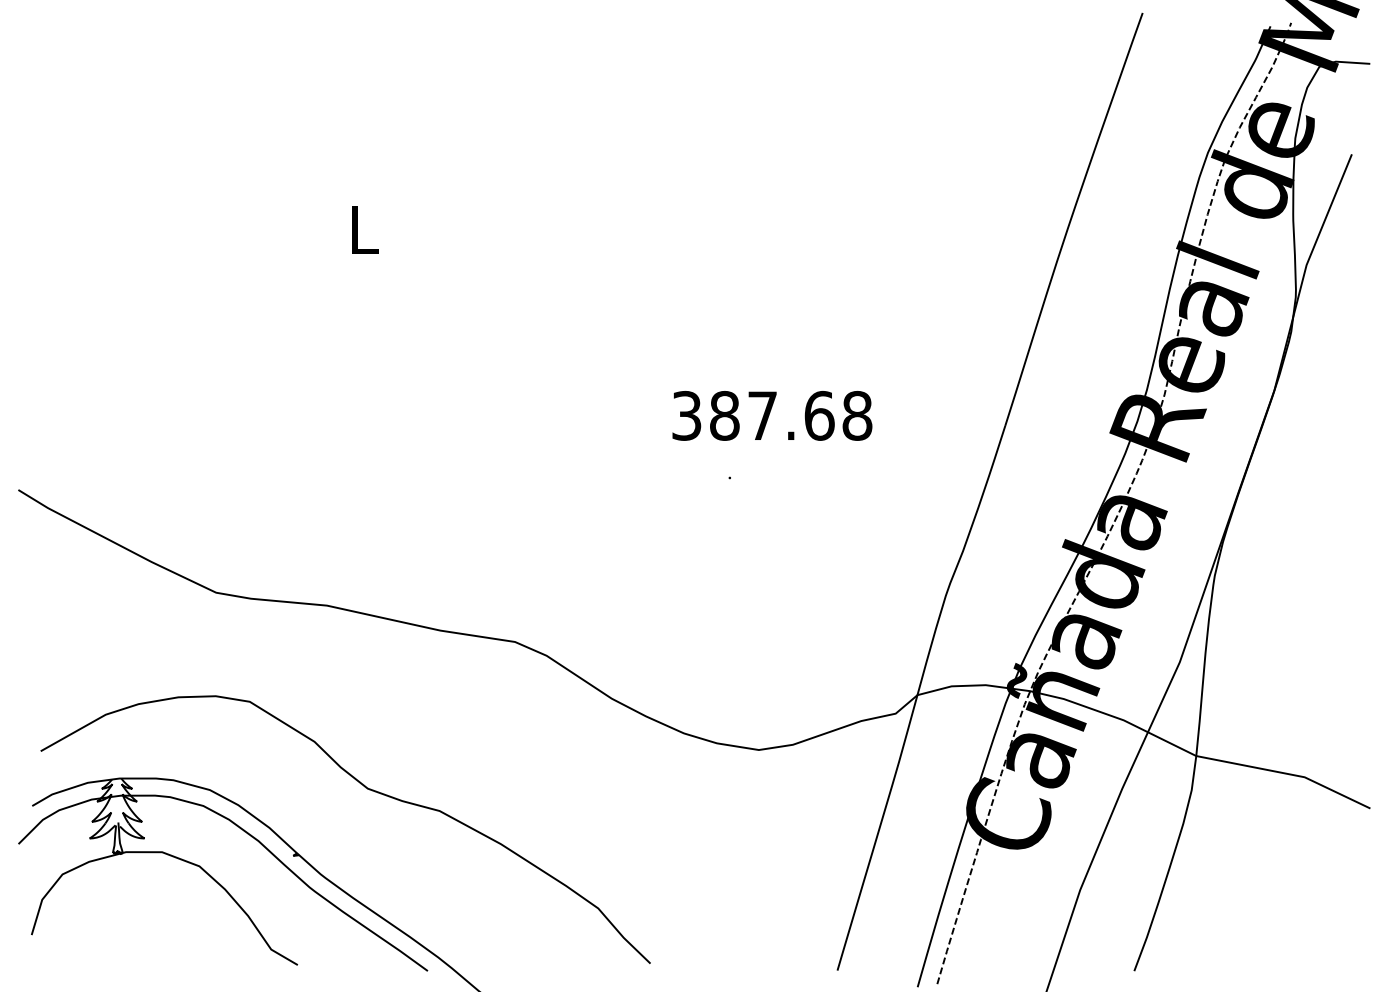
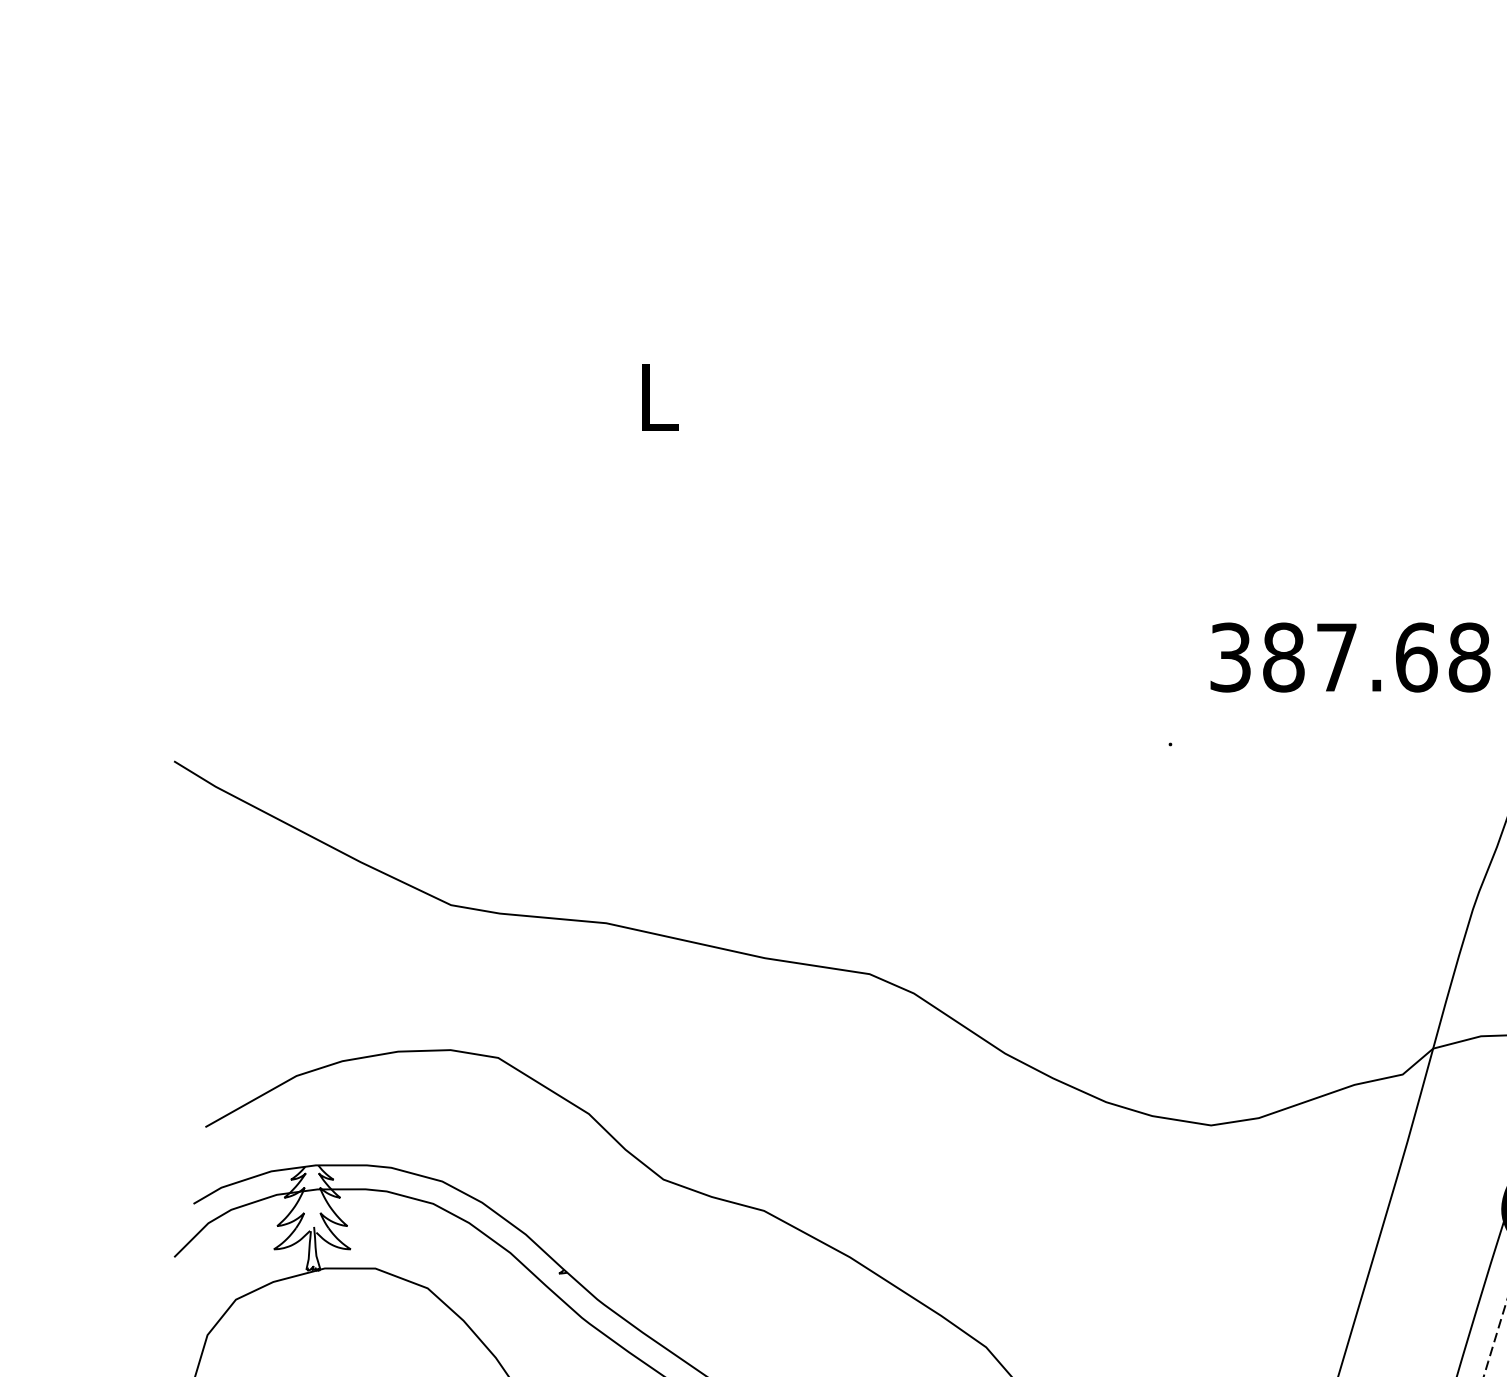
text: (772, 415) -> (1350, 656), moved

